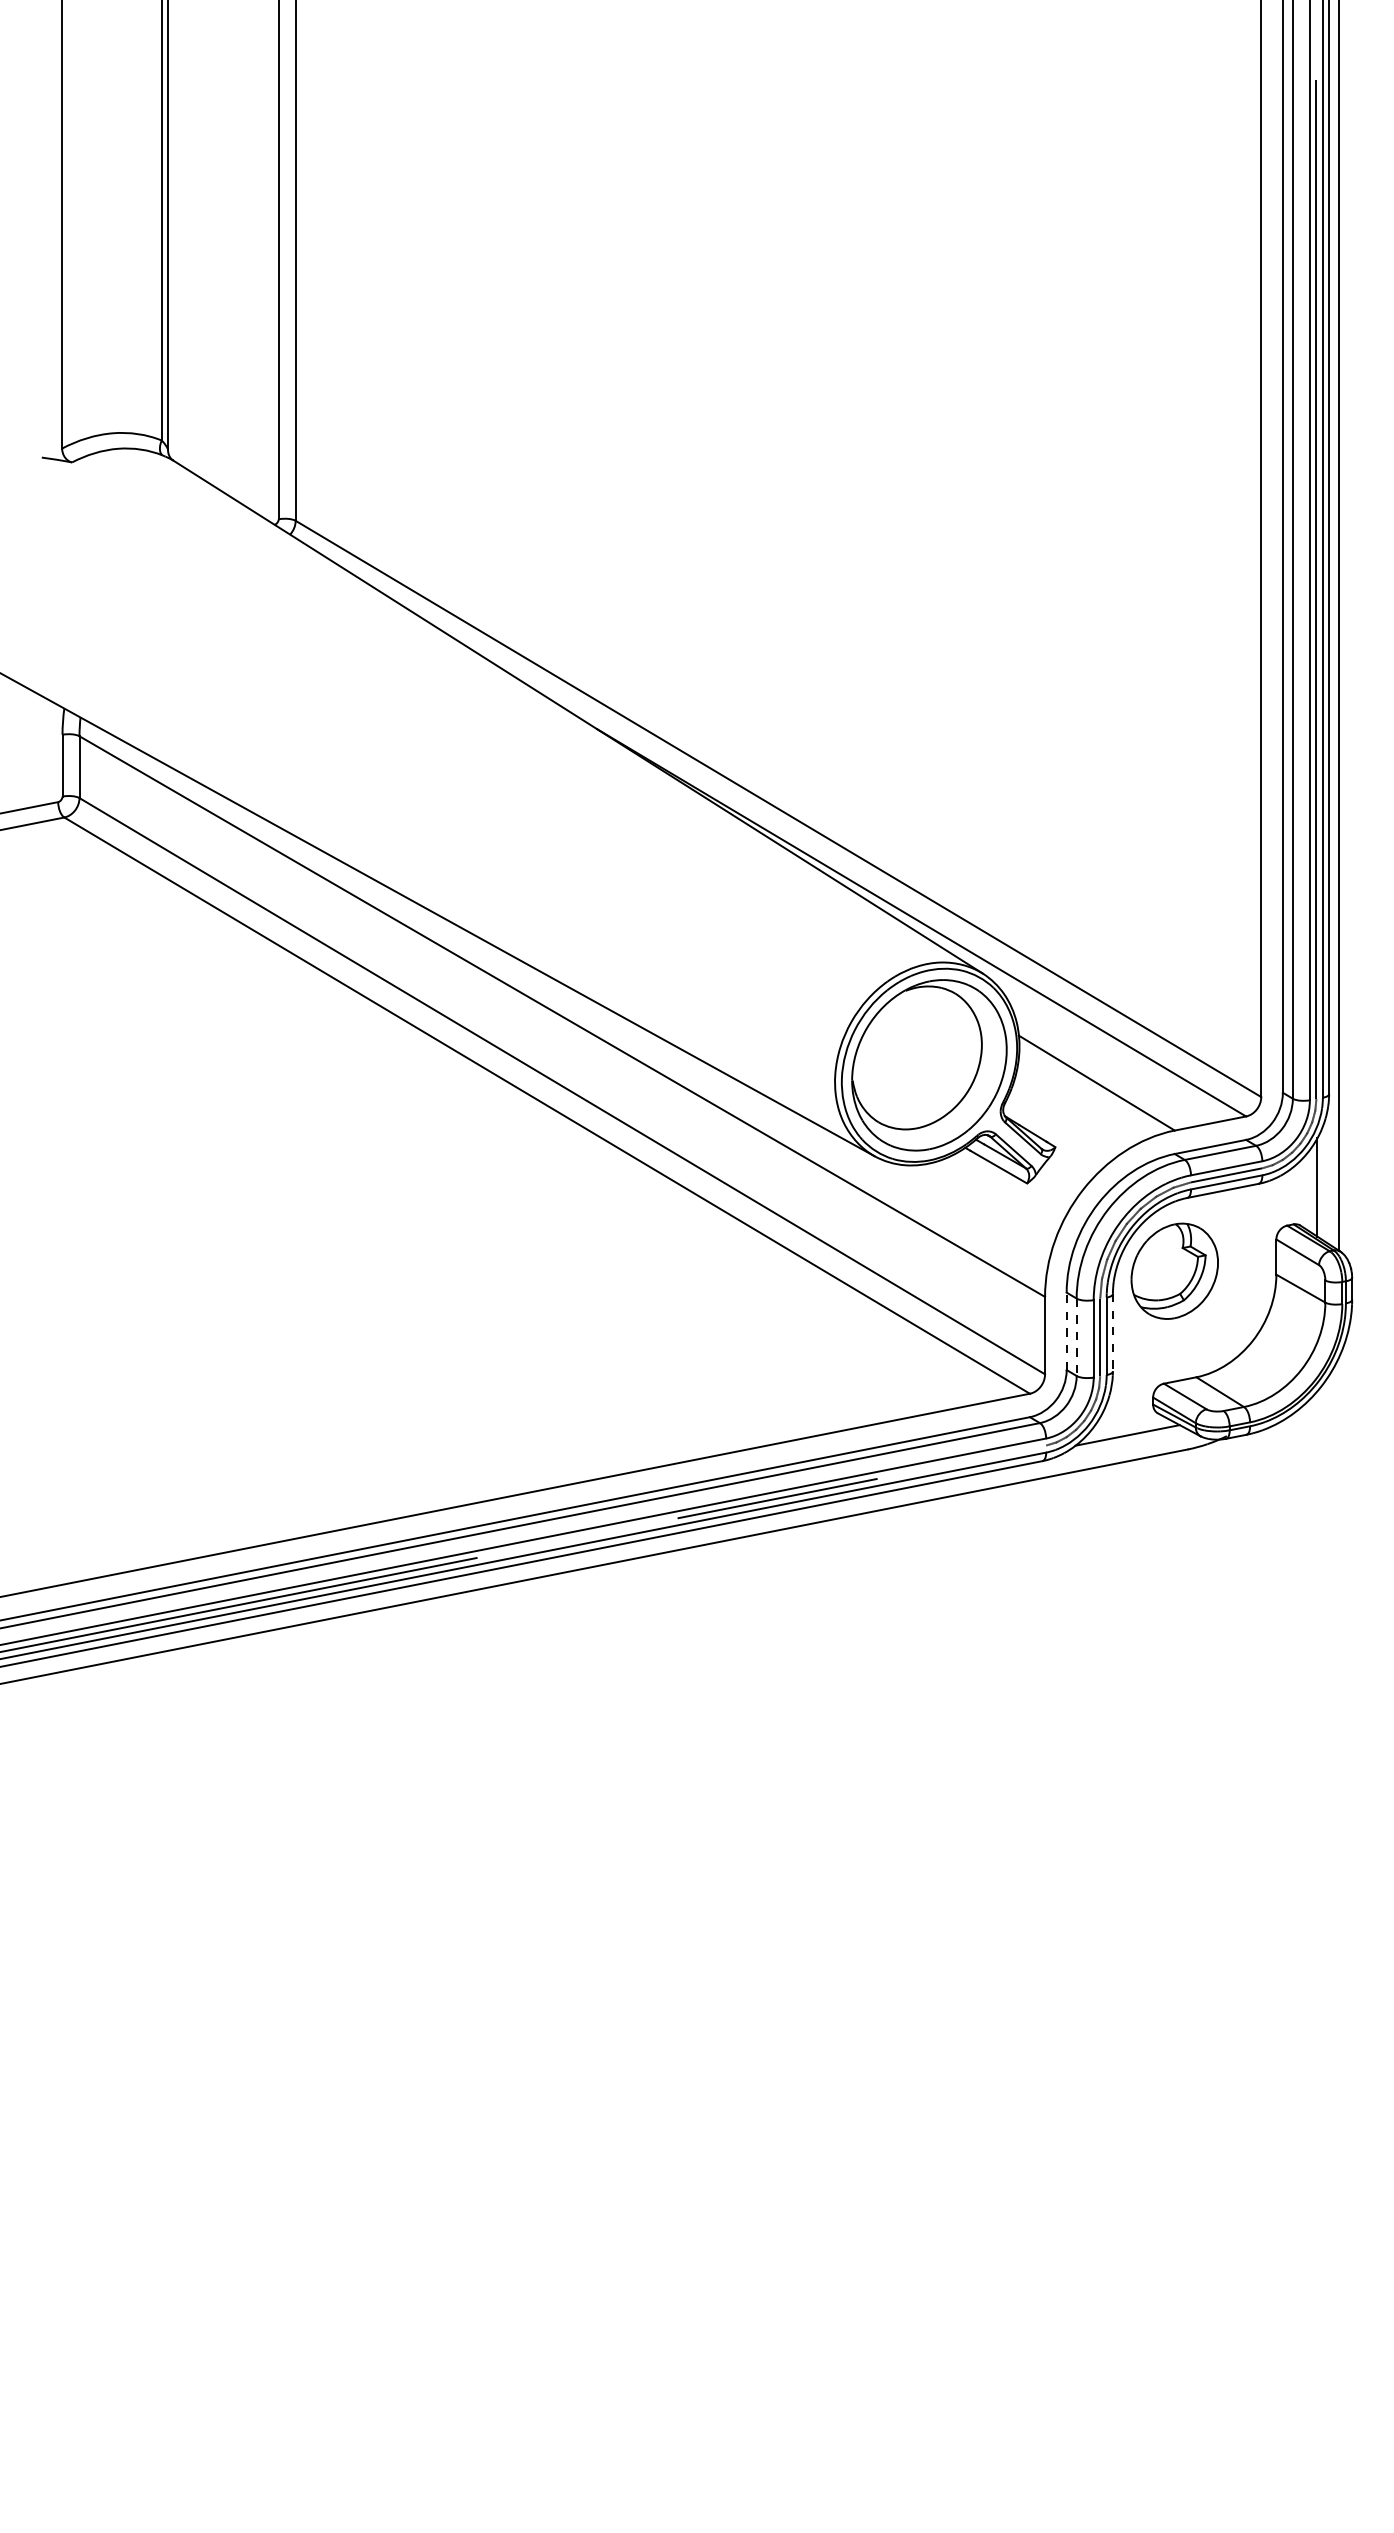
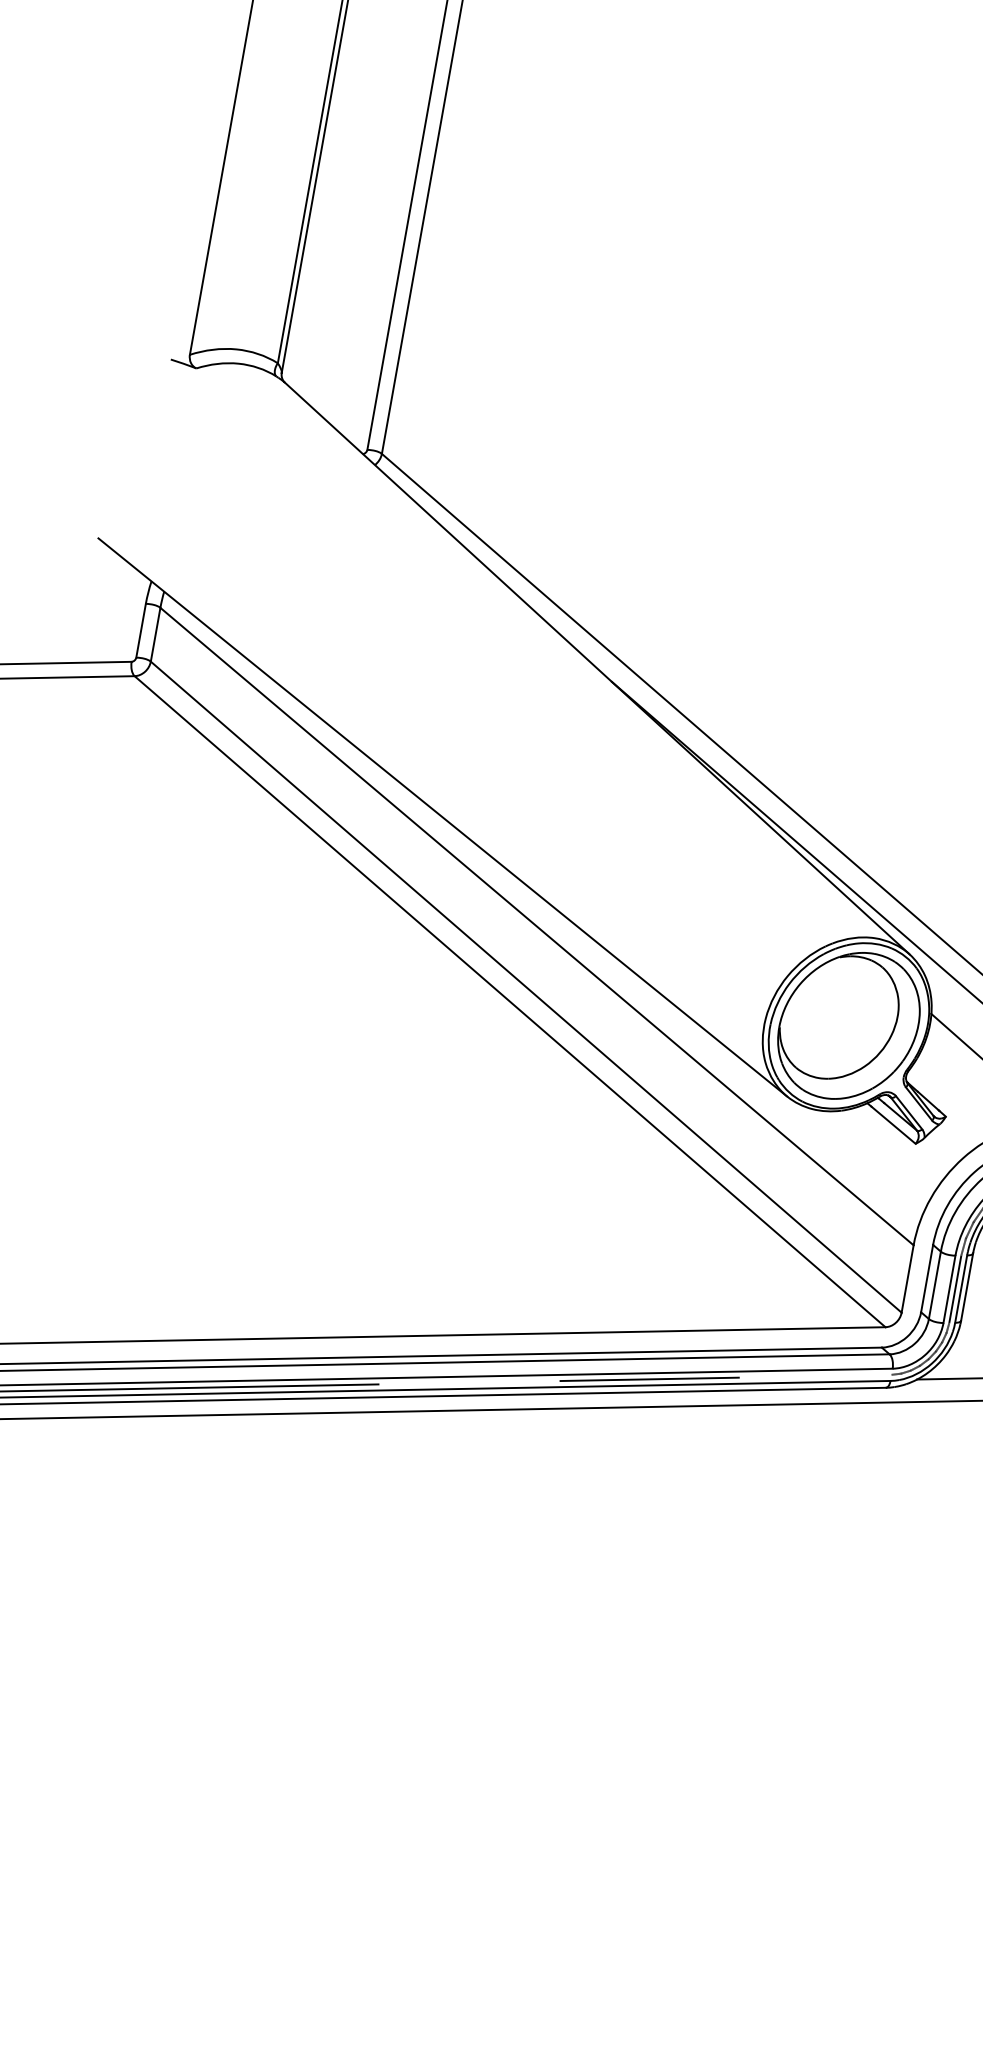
line: (1066, 1331) -> (926, 1278), dashed -> solid
line: (1112, 1332) -> (966, 1286), dashed -> solid
line: (1076, 1337) -> (934, 1285), dashed -> solid

